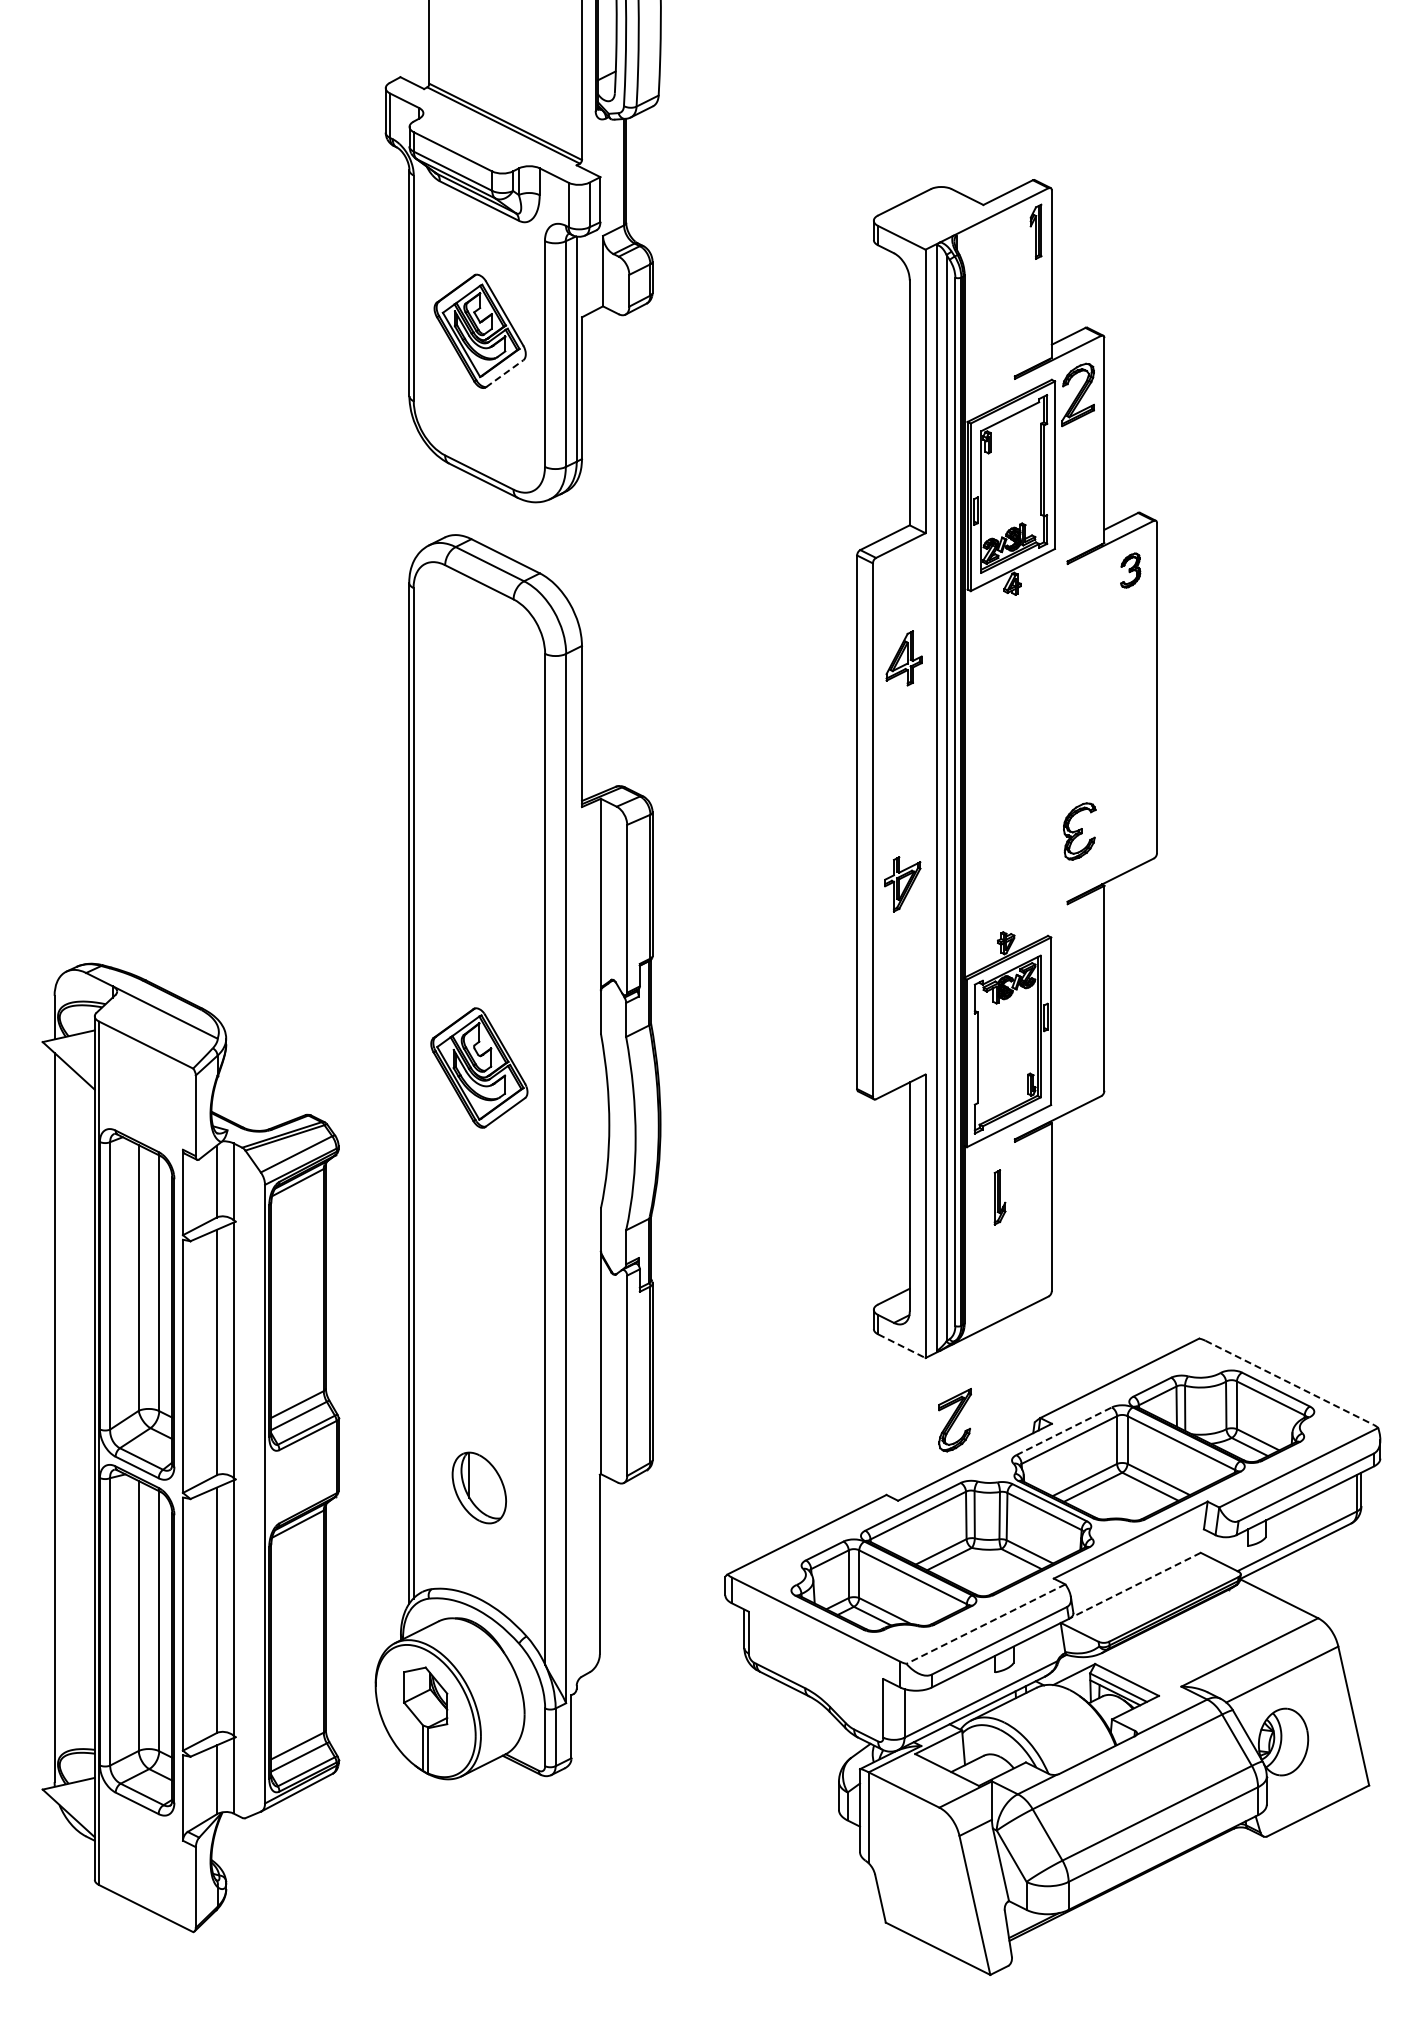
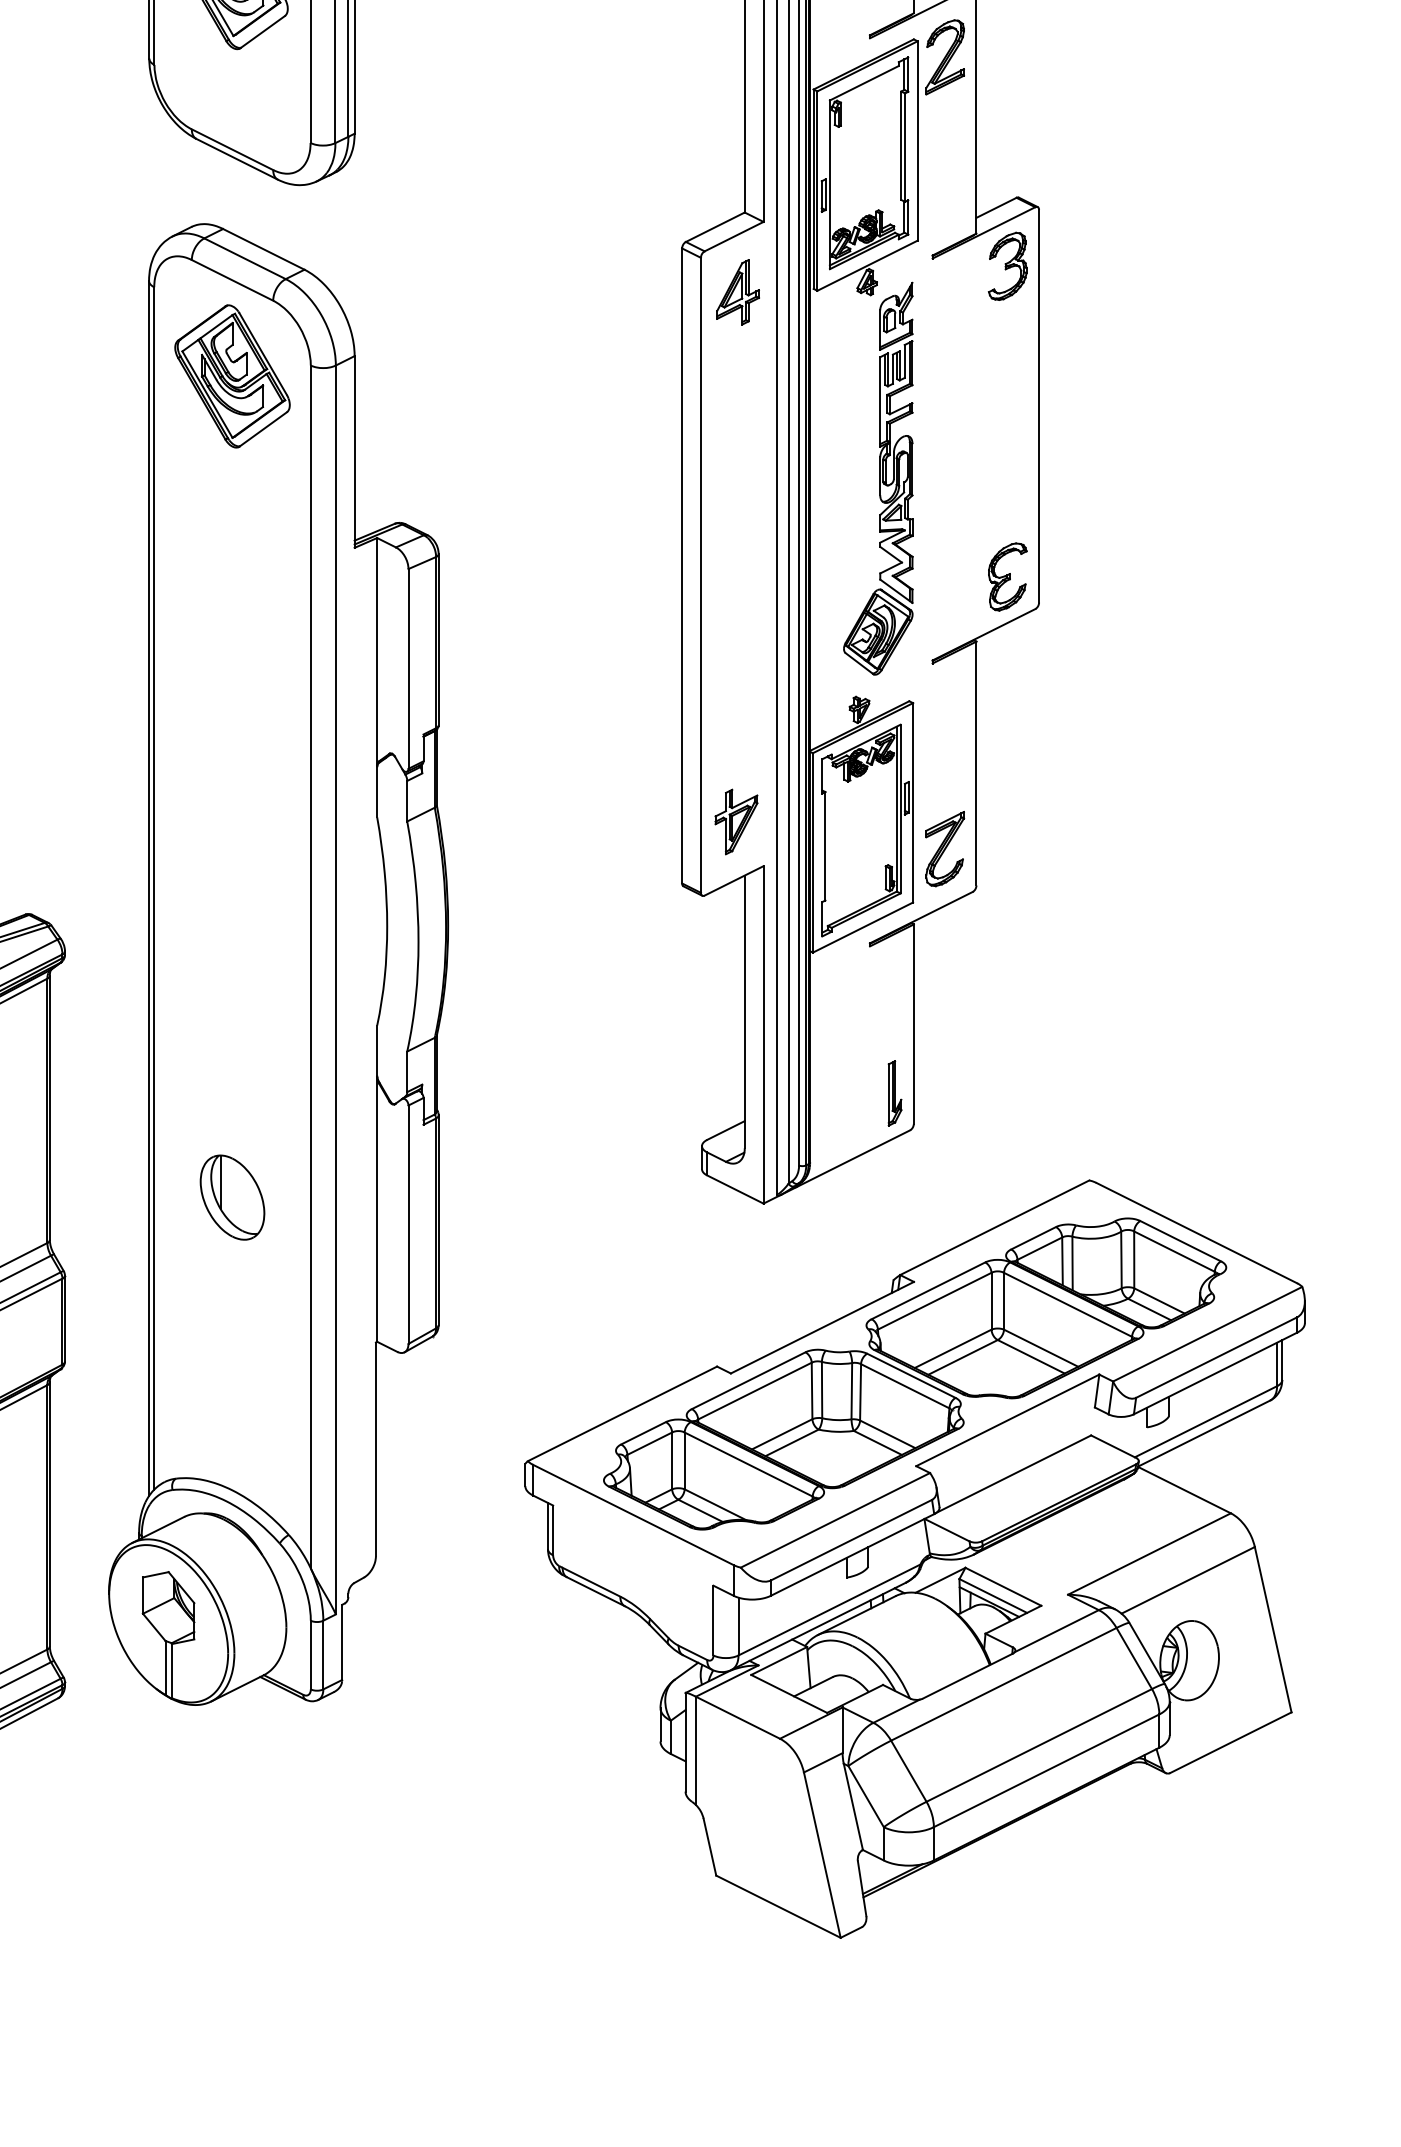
line: (504, 373) -> (262, 31), dashed -> solid
part: (1130, 570) -> (1007, 266), size x1.67
part: (903, 658) -> (737, 292), moved
part: (1021, 748) -> (877, 478), added
part: (1079, 831) -> (1007, 576), moved
part: (902, 884) -> (736, 822), moved
part: (479, 1067) -> (232, 375), moved
part: (999, 1197) -> (894, 1093), moved
line: (902, 1346) -> (736, 1189), dashed -> solid
line: (1290, 1383) -> (1197, 1233), dashed -> solid
part: (954, 1420) -> (944, 849), moved
line: (1064, 1431) -> (928, 1291), dashed -> solid
part: (478, 1487) -> (231, 1197), moved
line: (1135, 1585) -> (1013, 1474), dashed -> solid
line: (985, 1624) -> (834, 1520), dashed -> solid

